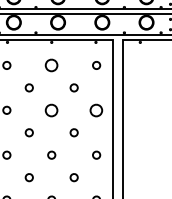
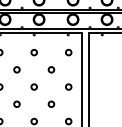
part: (51, 65) -> (34, 52), size x0.62
part: (51, 109) -> (34, 86), size x0.62
part: (96, 109) -> (68, 86), size x0.62

